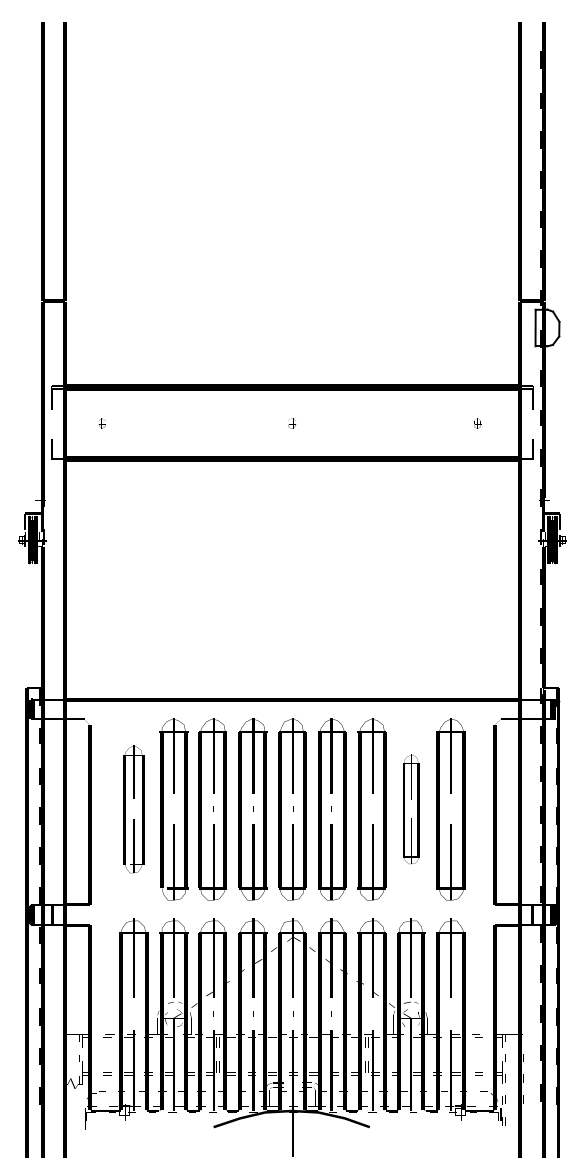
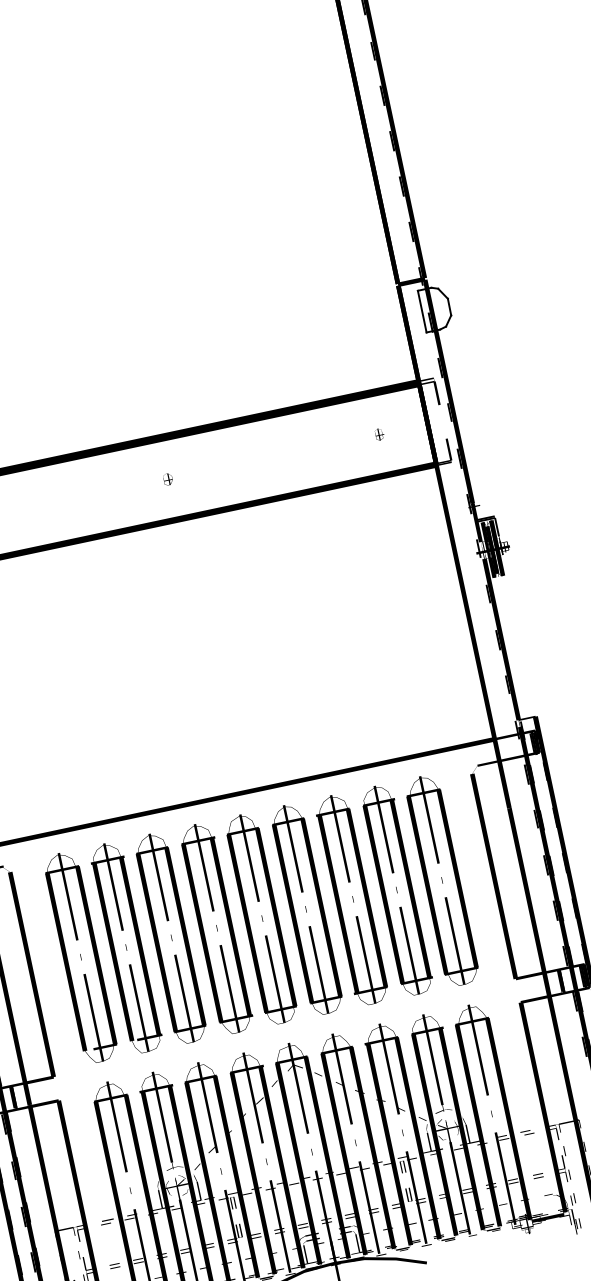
part: (133, 809) -> (80, 958), size x1.43
part: (411, 809) -> (397, 890), size x1.67

